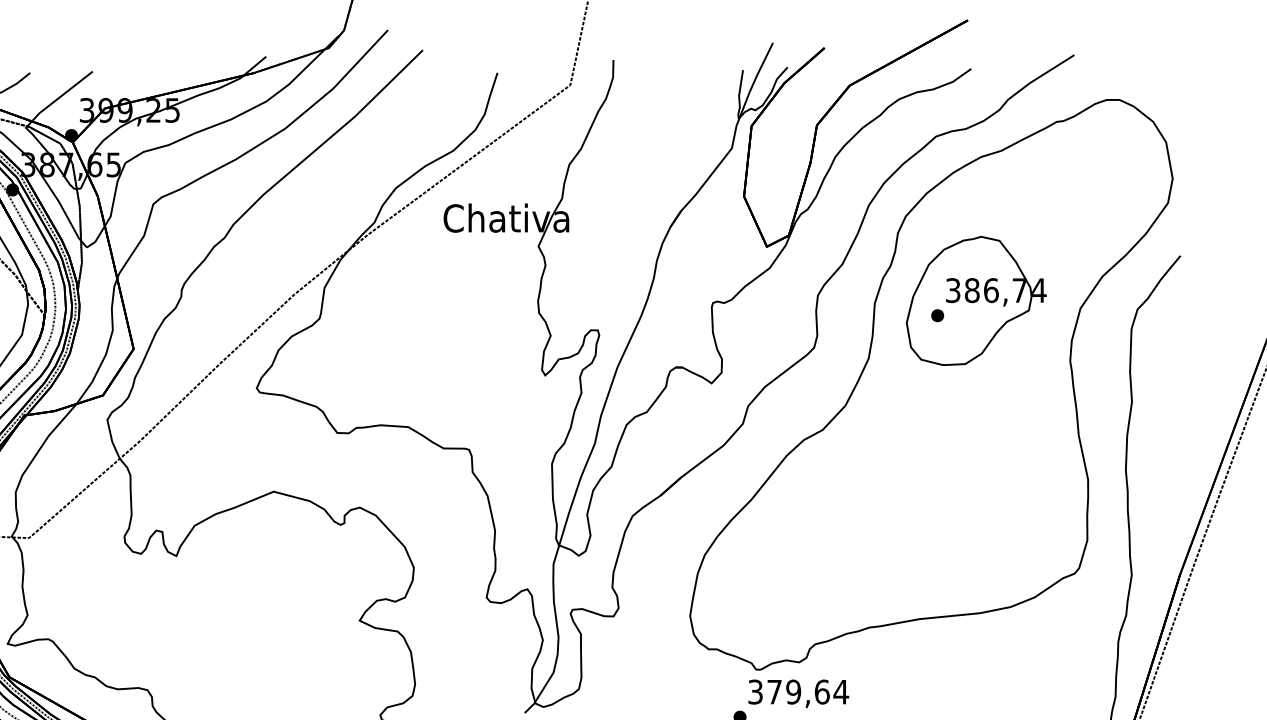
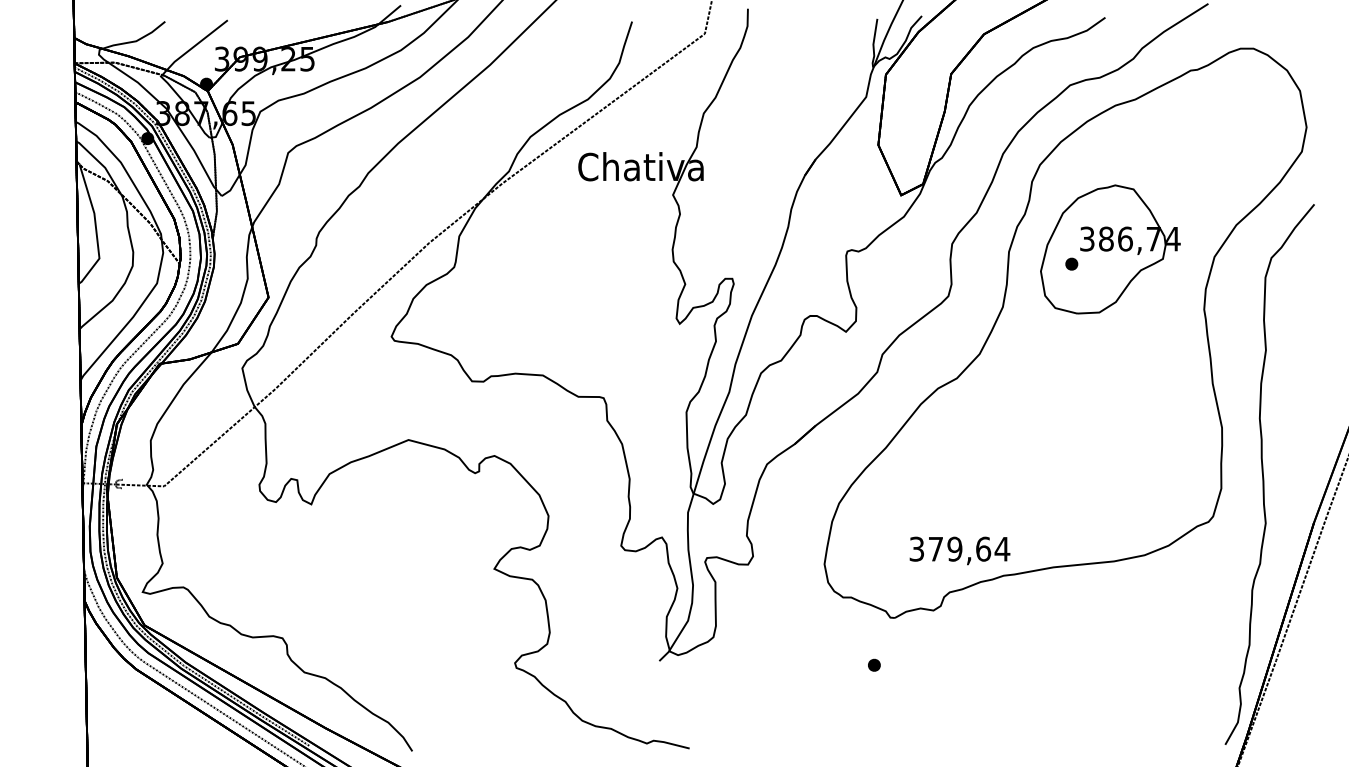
text: (798, 693) -> (959, 550), moved

